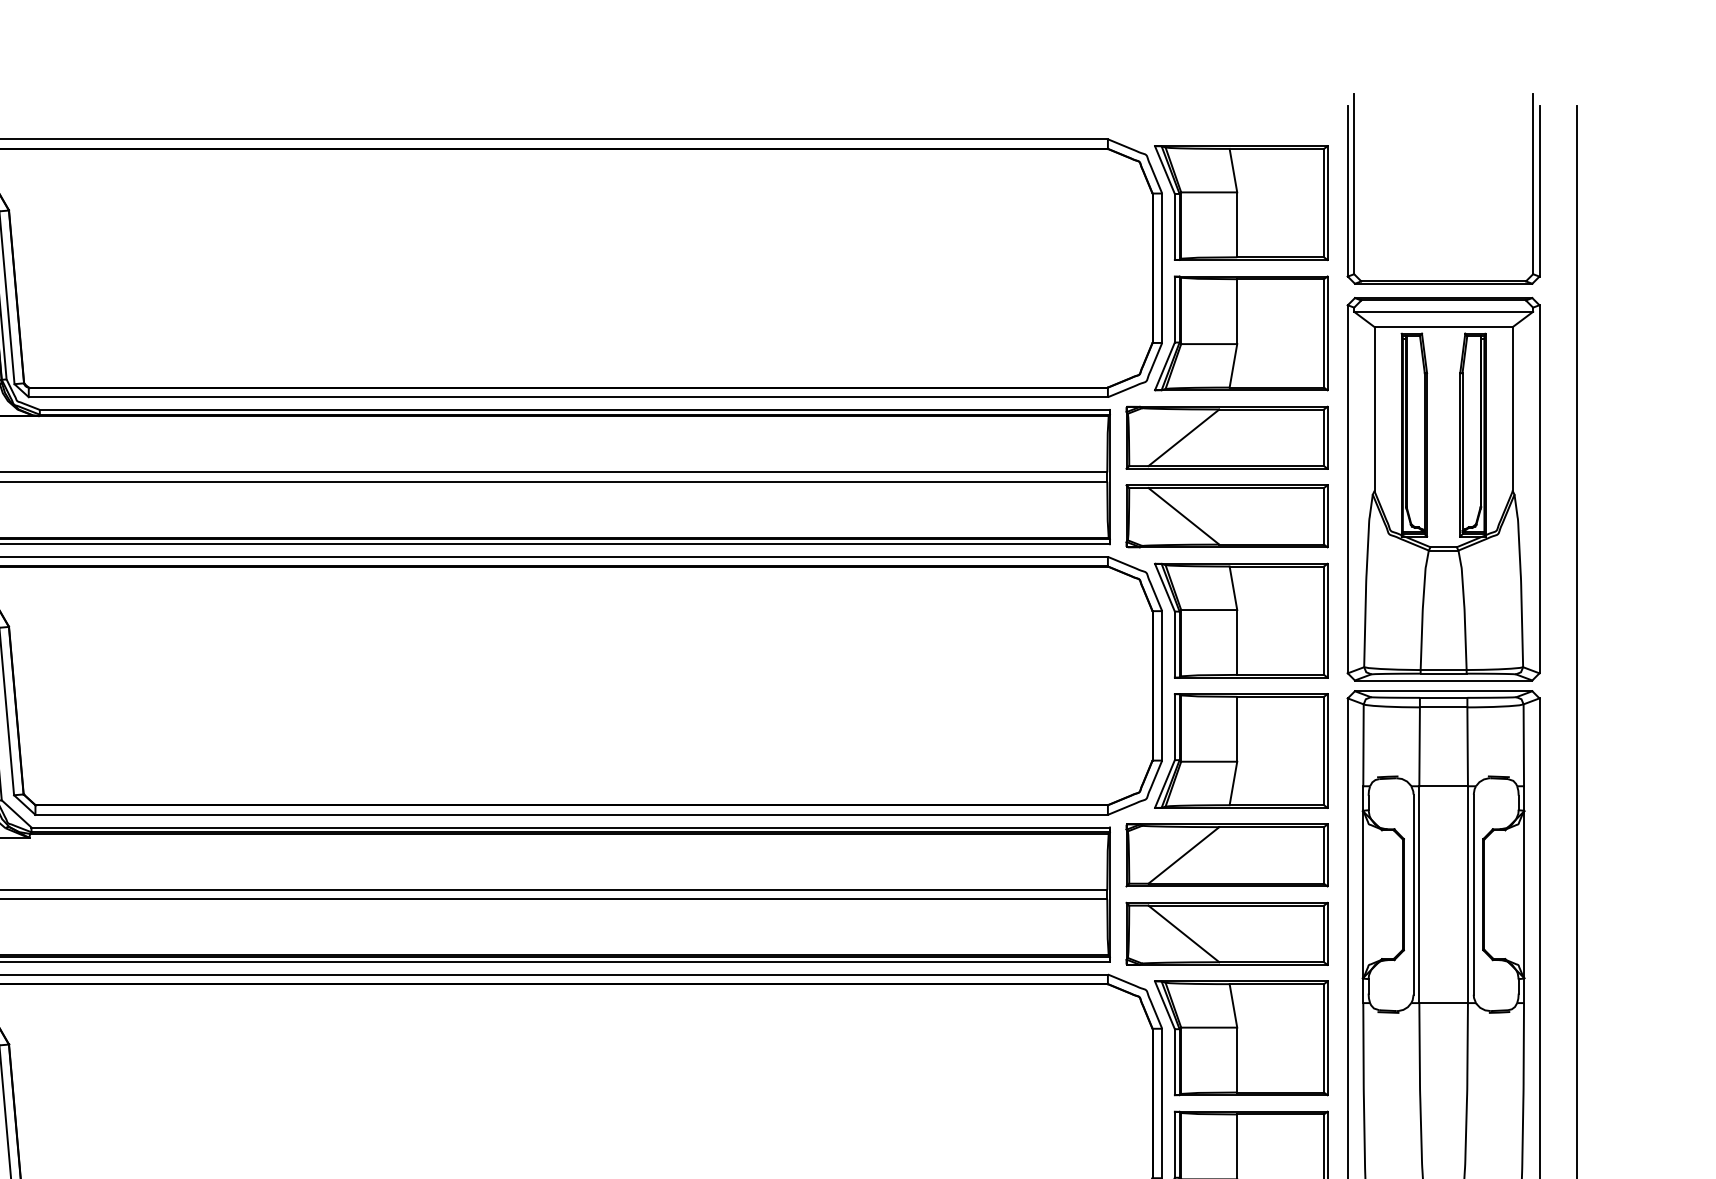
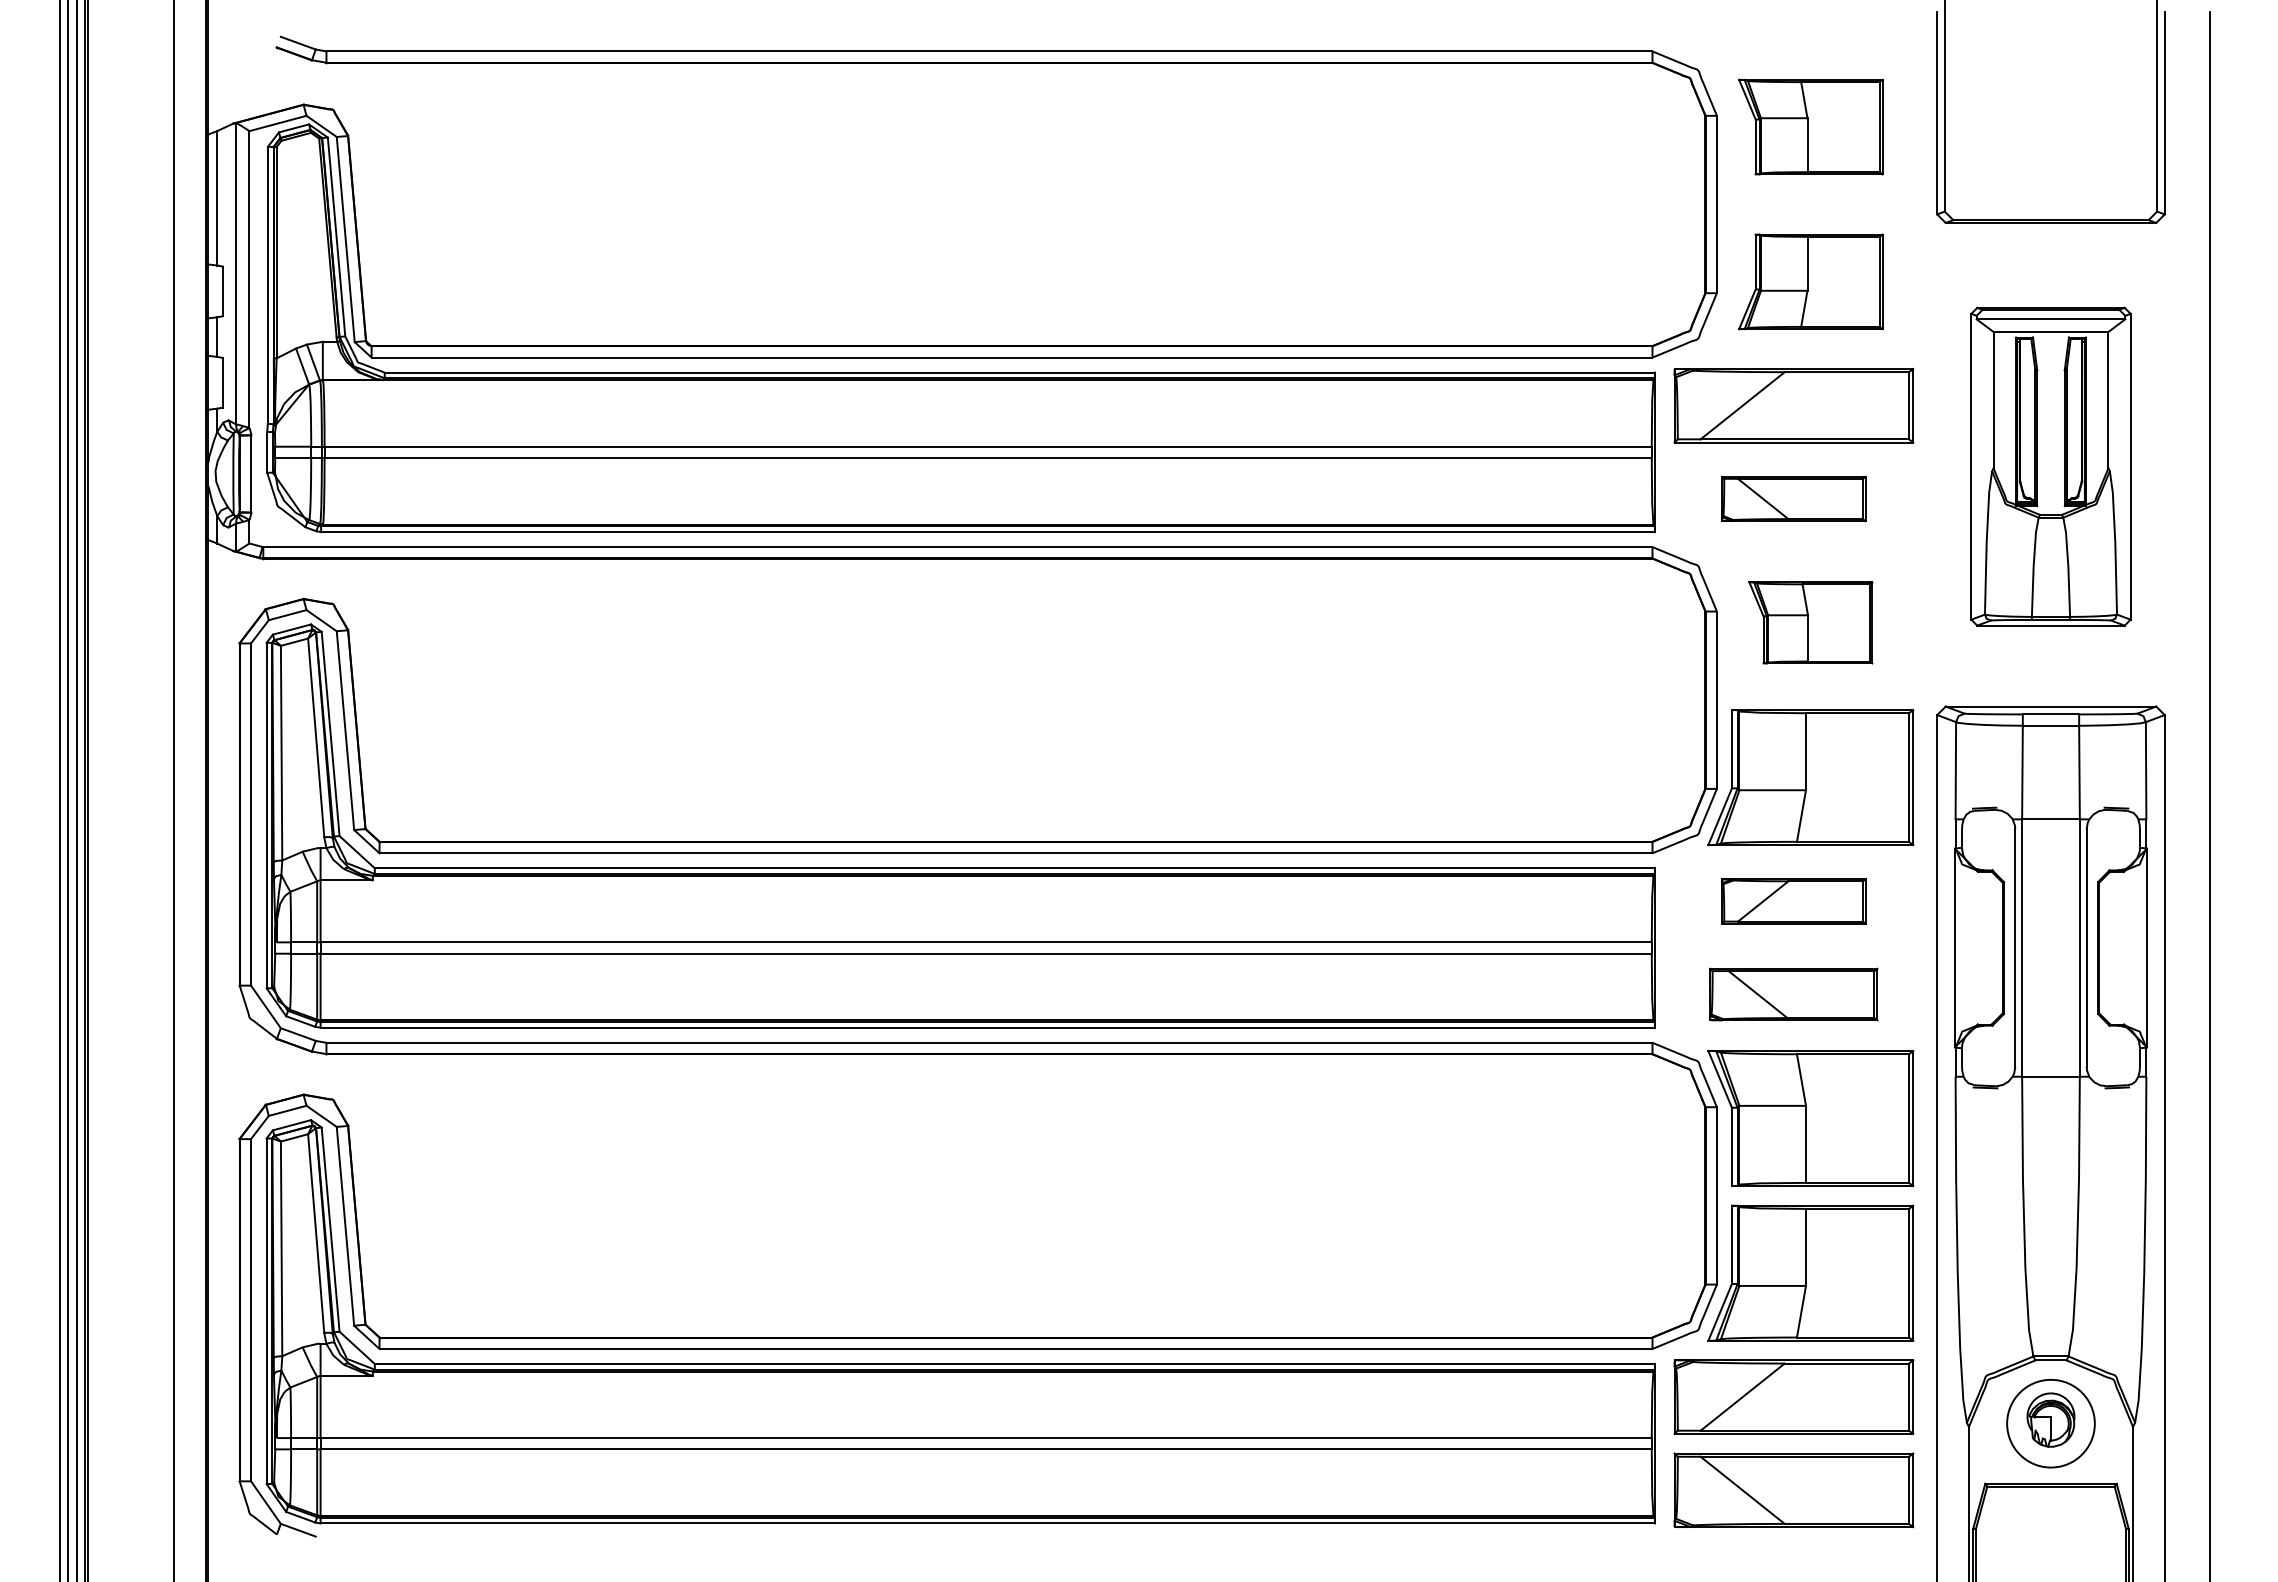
part: (1241, 202) -> (1810, 126), size x0.7
part: (1241, 333) -> (1810, 281), size x0.7
part: (1443, 488) -> (2050, 466), size x0.7
part: (1226, 515) -> (1793, 498), size x0.6
part: (1241, 620) -> (1810, 622), size x0.6
part: (1226, 855) -> (1793, 901), size x0.6
part: (1226, 933) -> (1793, 994), size x0.7

